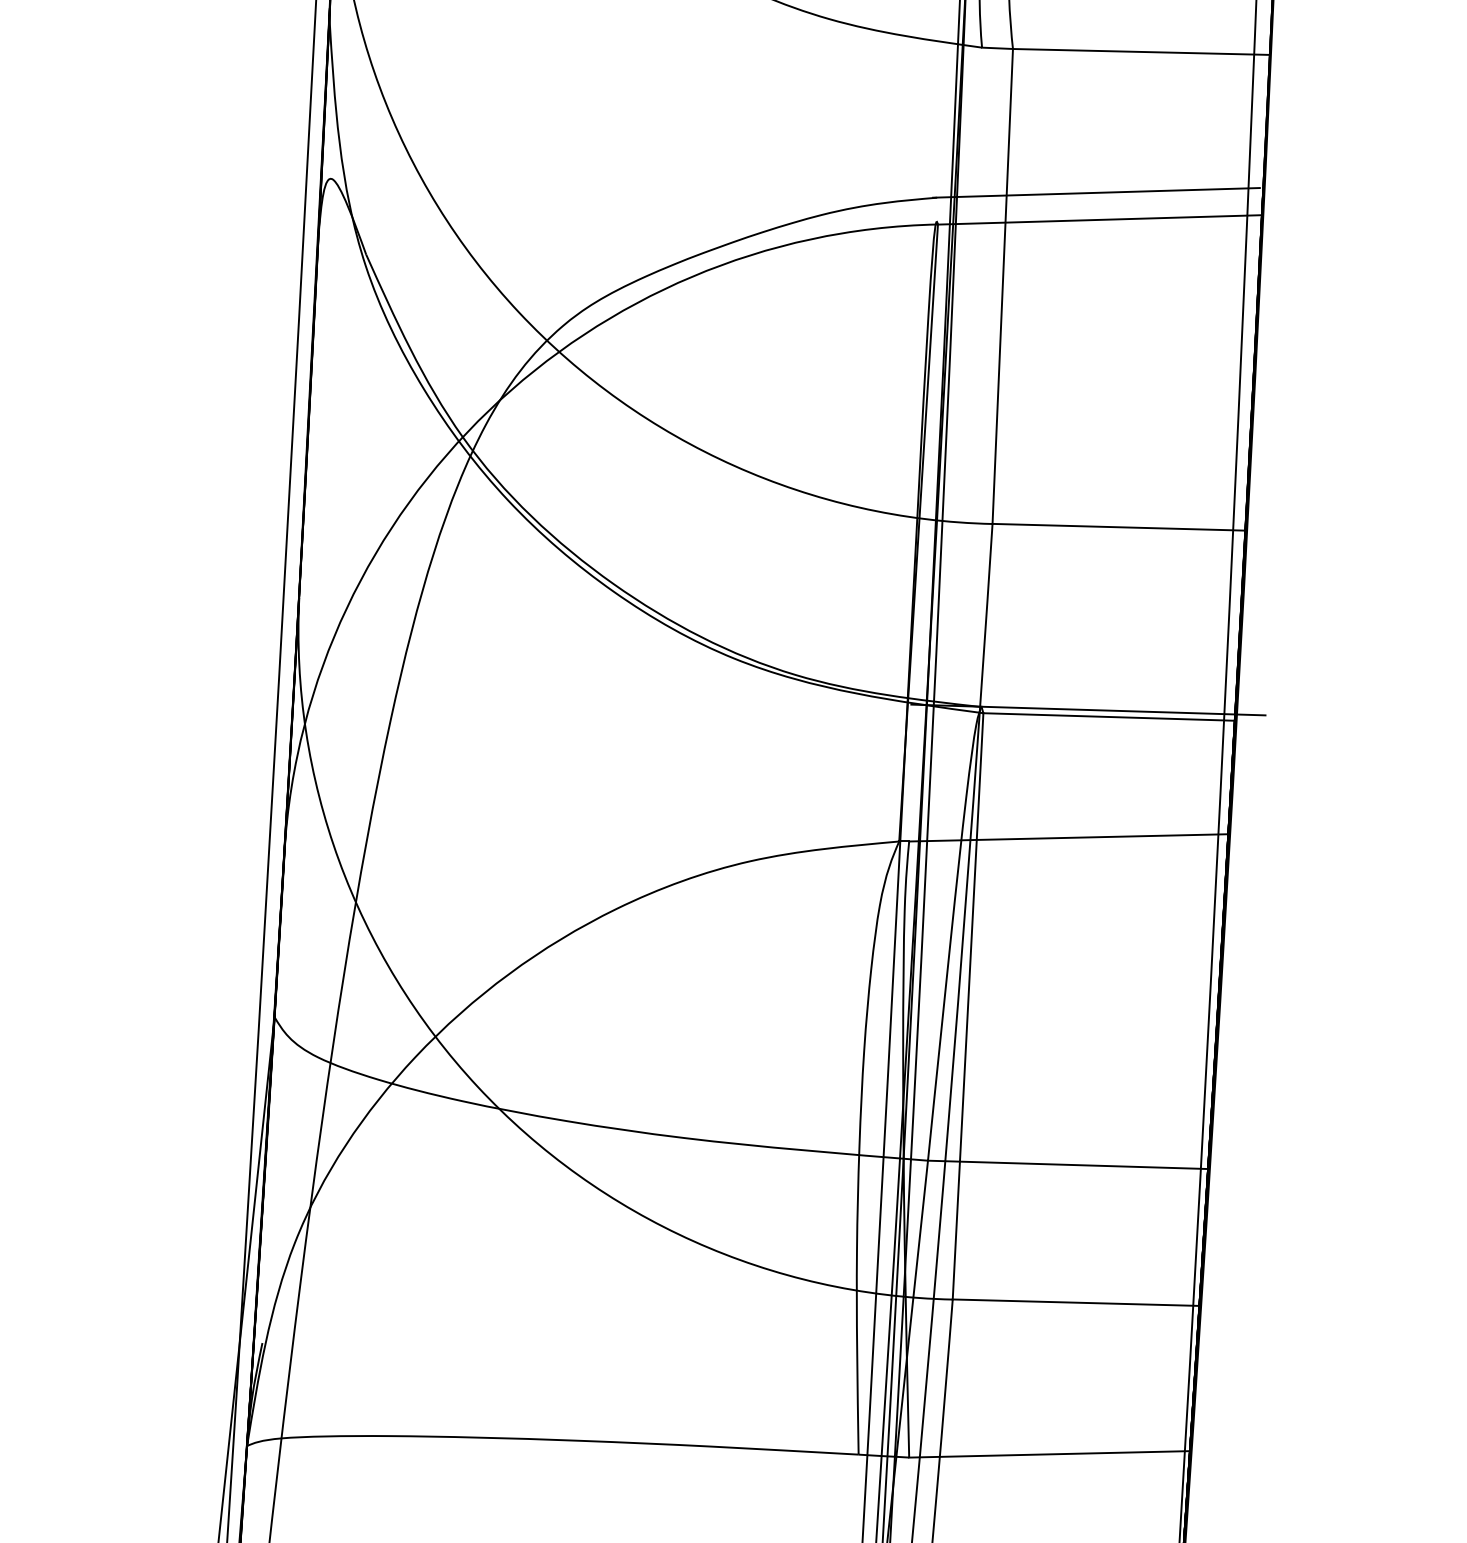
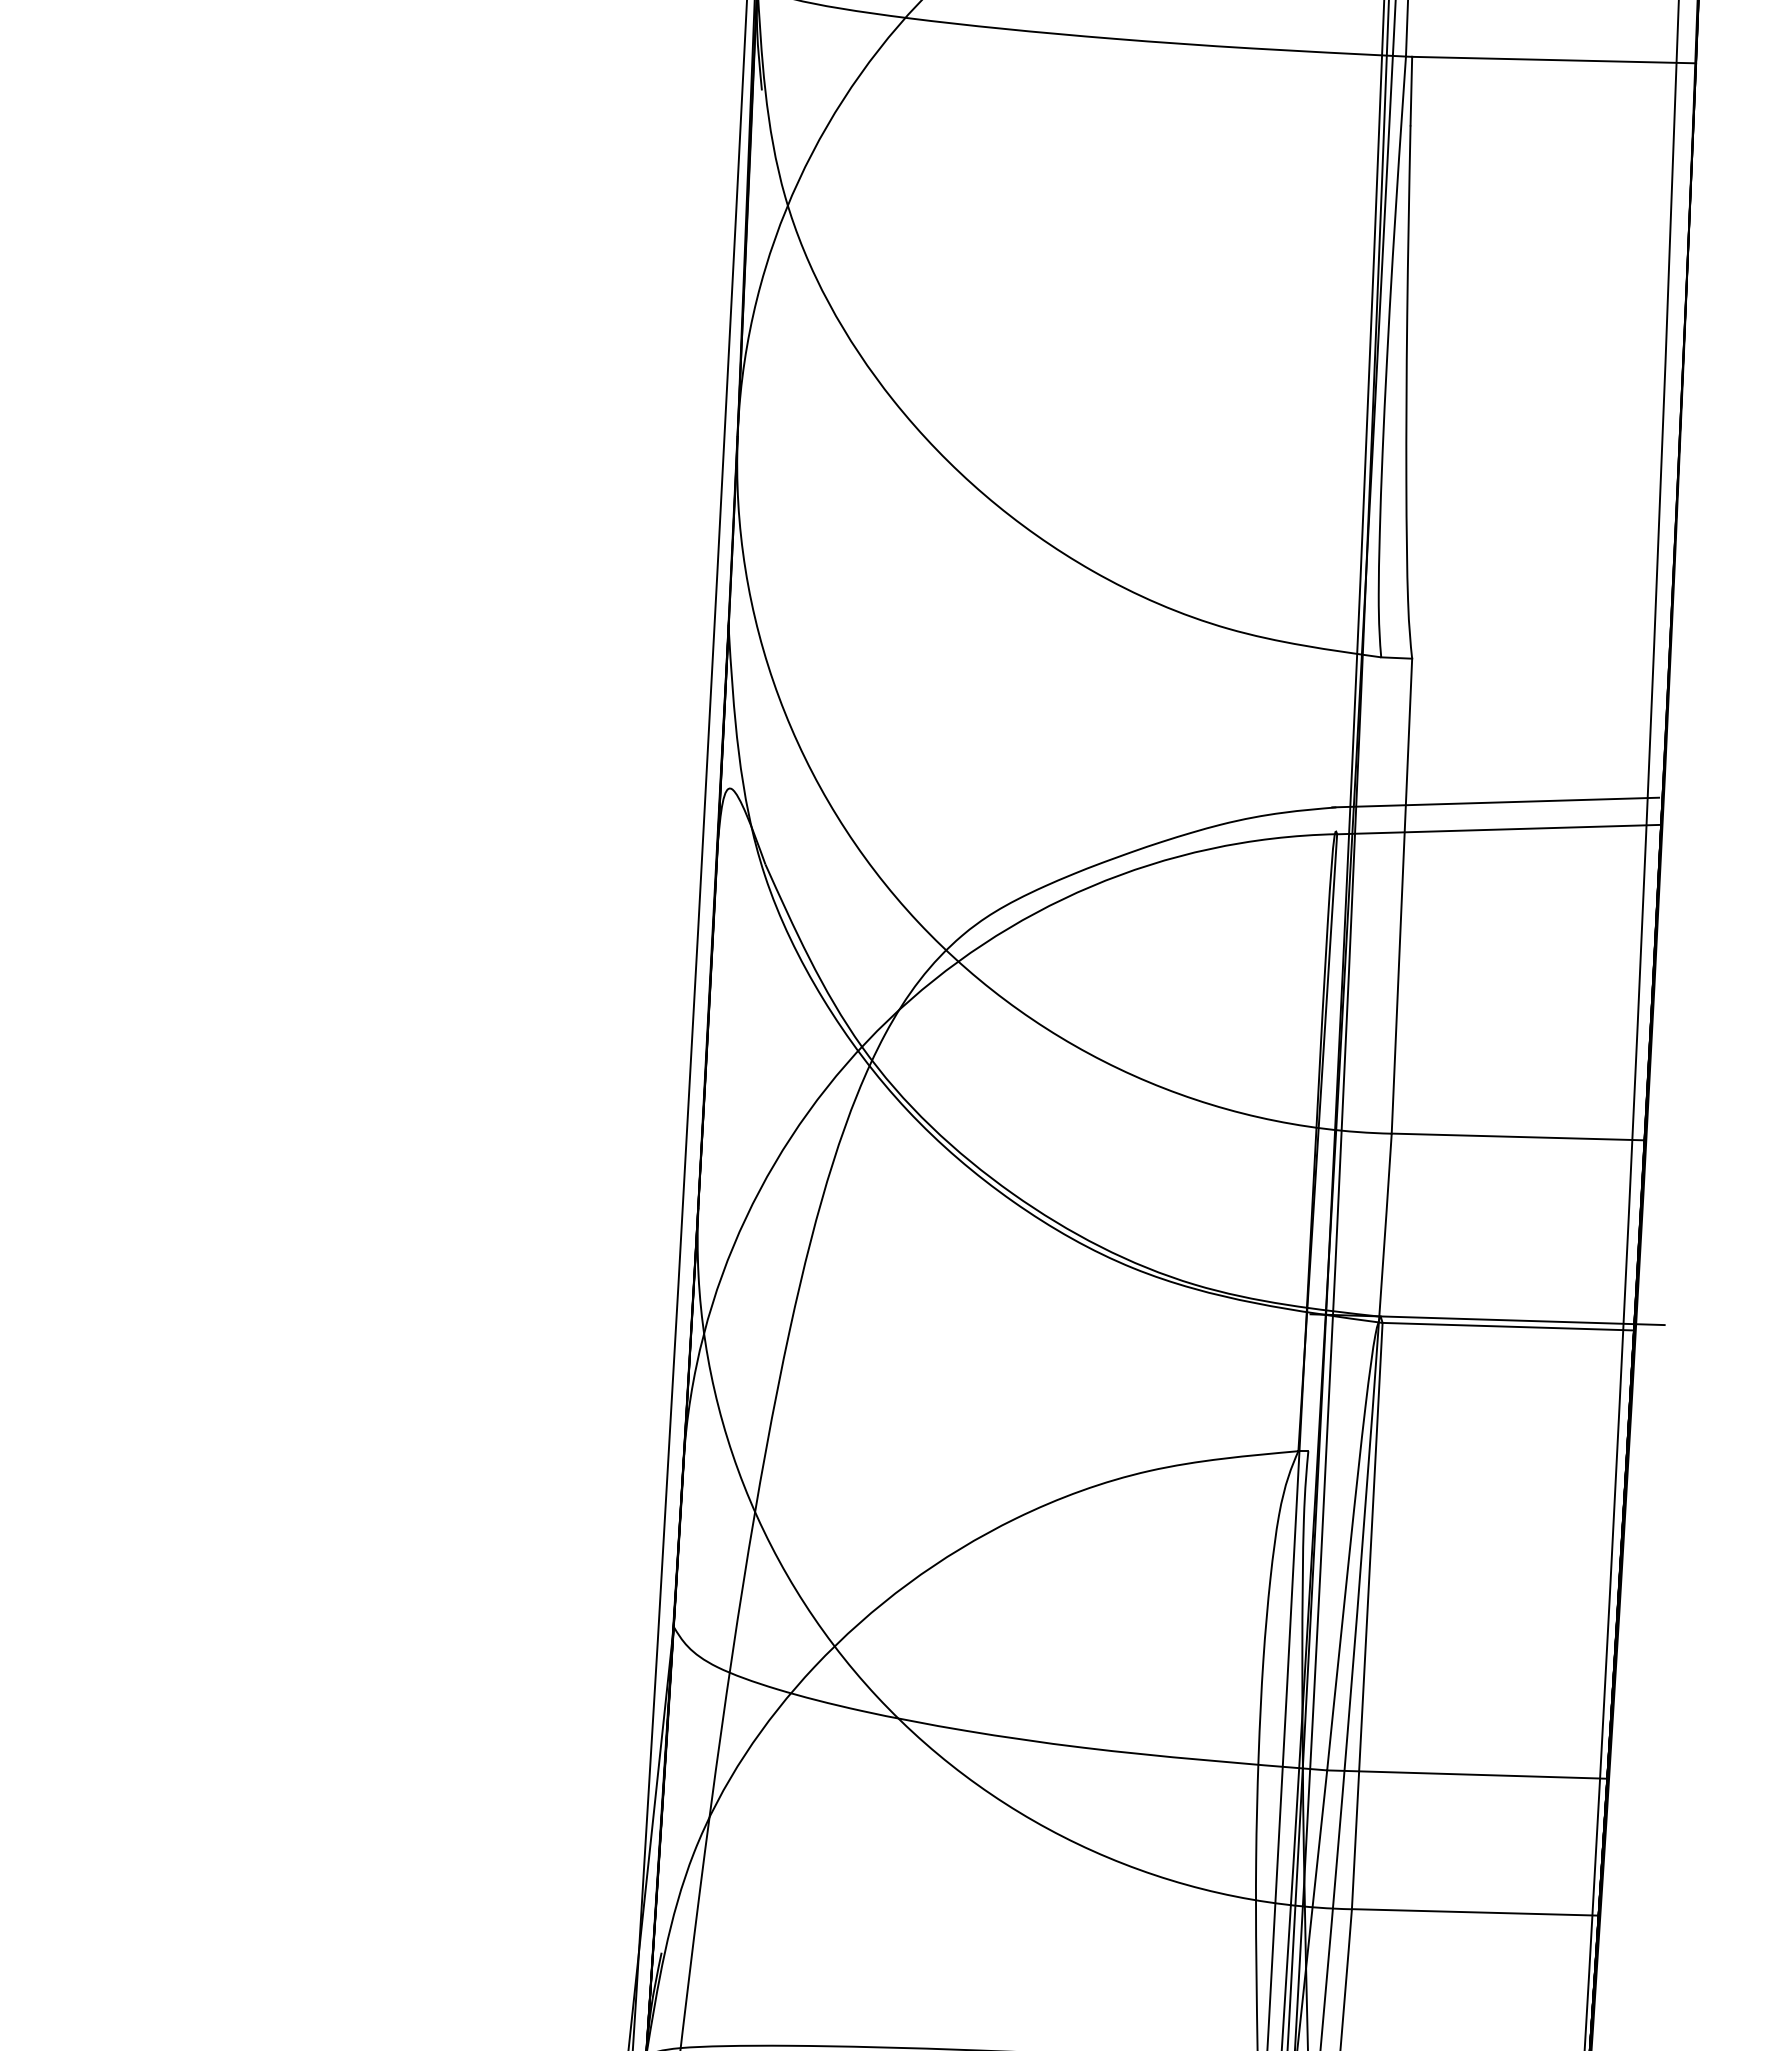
line: (1141, 51) -> (1540, 661), removed
line: (1068, 837) -> (1467, 1447), removed

